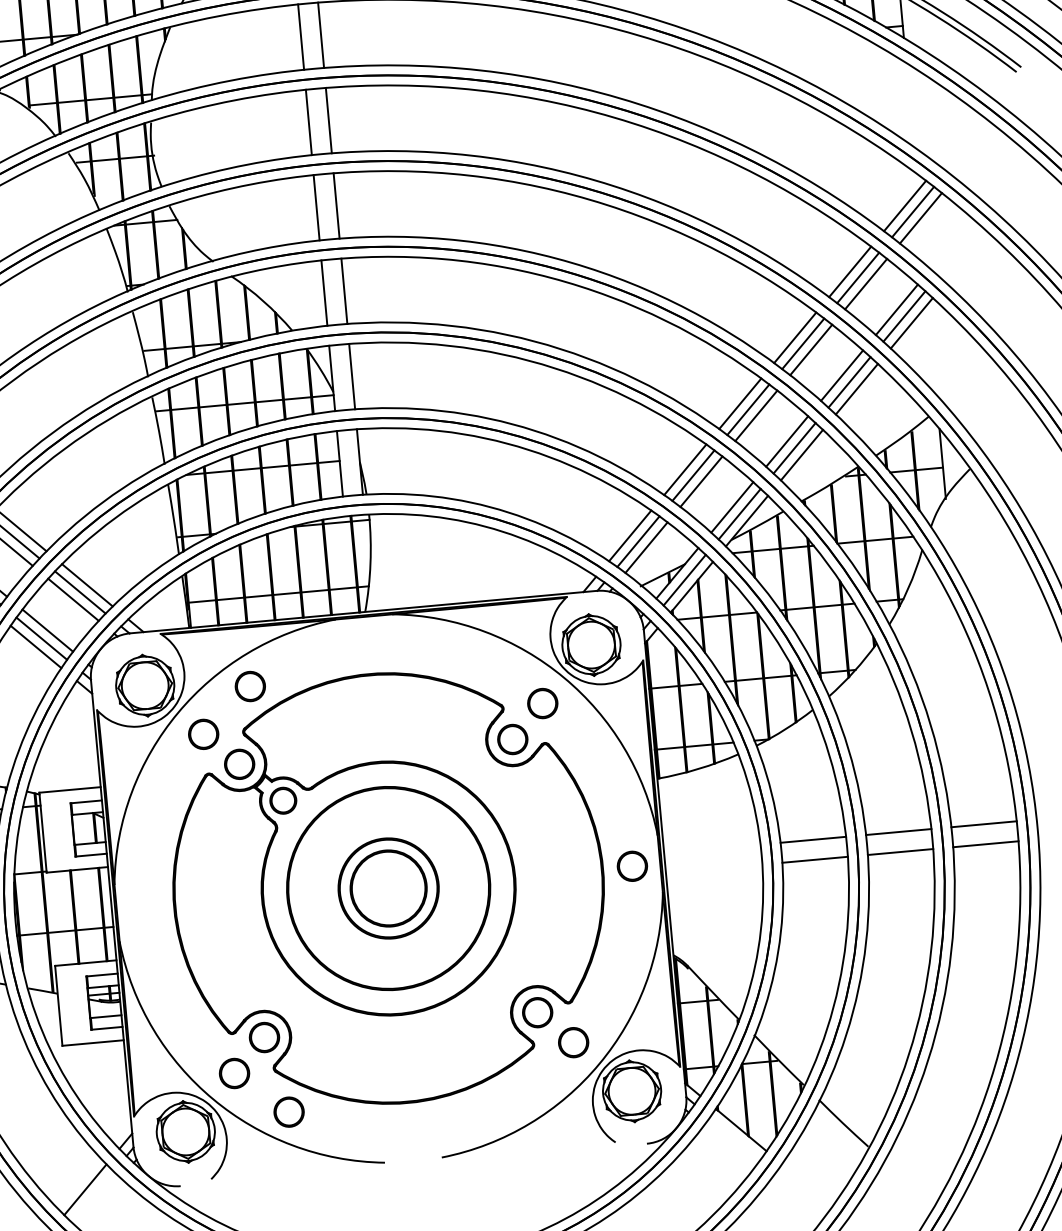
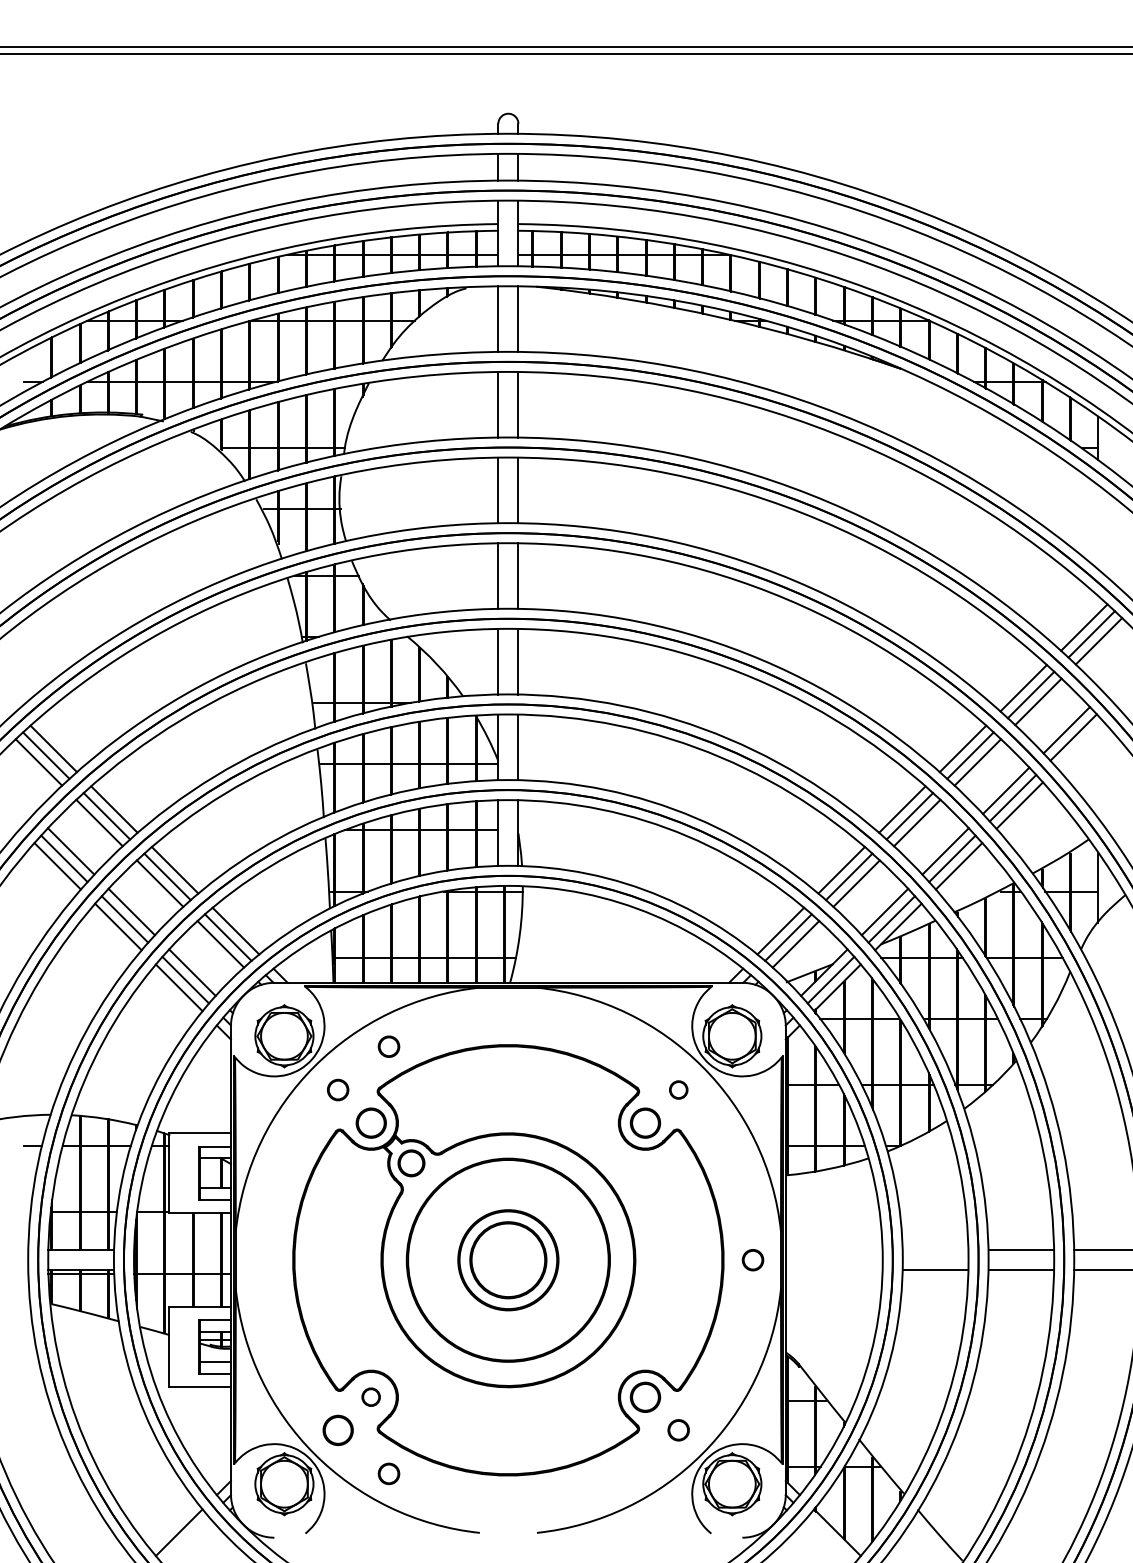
line: (911, 322) -> (1080, 744), removed
part: (249, 686) -> (388, 1046), size x0.7
part: (542, 702) -> (678, 1089), size x0.6
circle: (202, 733) -> (337, 1089), size x0.7
line: (813, 840) -> (935, 1250), removed
part: (631, 865) -> (752, 1259), size x0.7
part: (263, 1036) -> (370, 1396), size x0.6
part: (573, 1041) -> (678, 1429), size x0.7
circle: (288, 1111) -> (388, 1473), size x0.7

